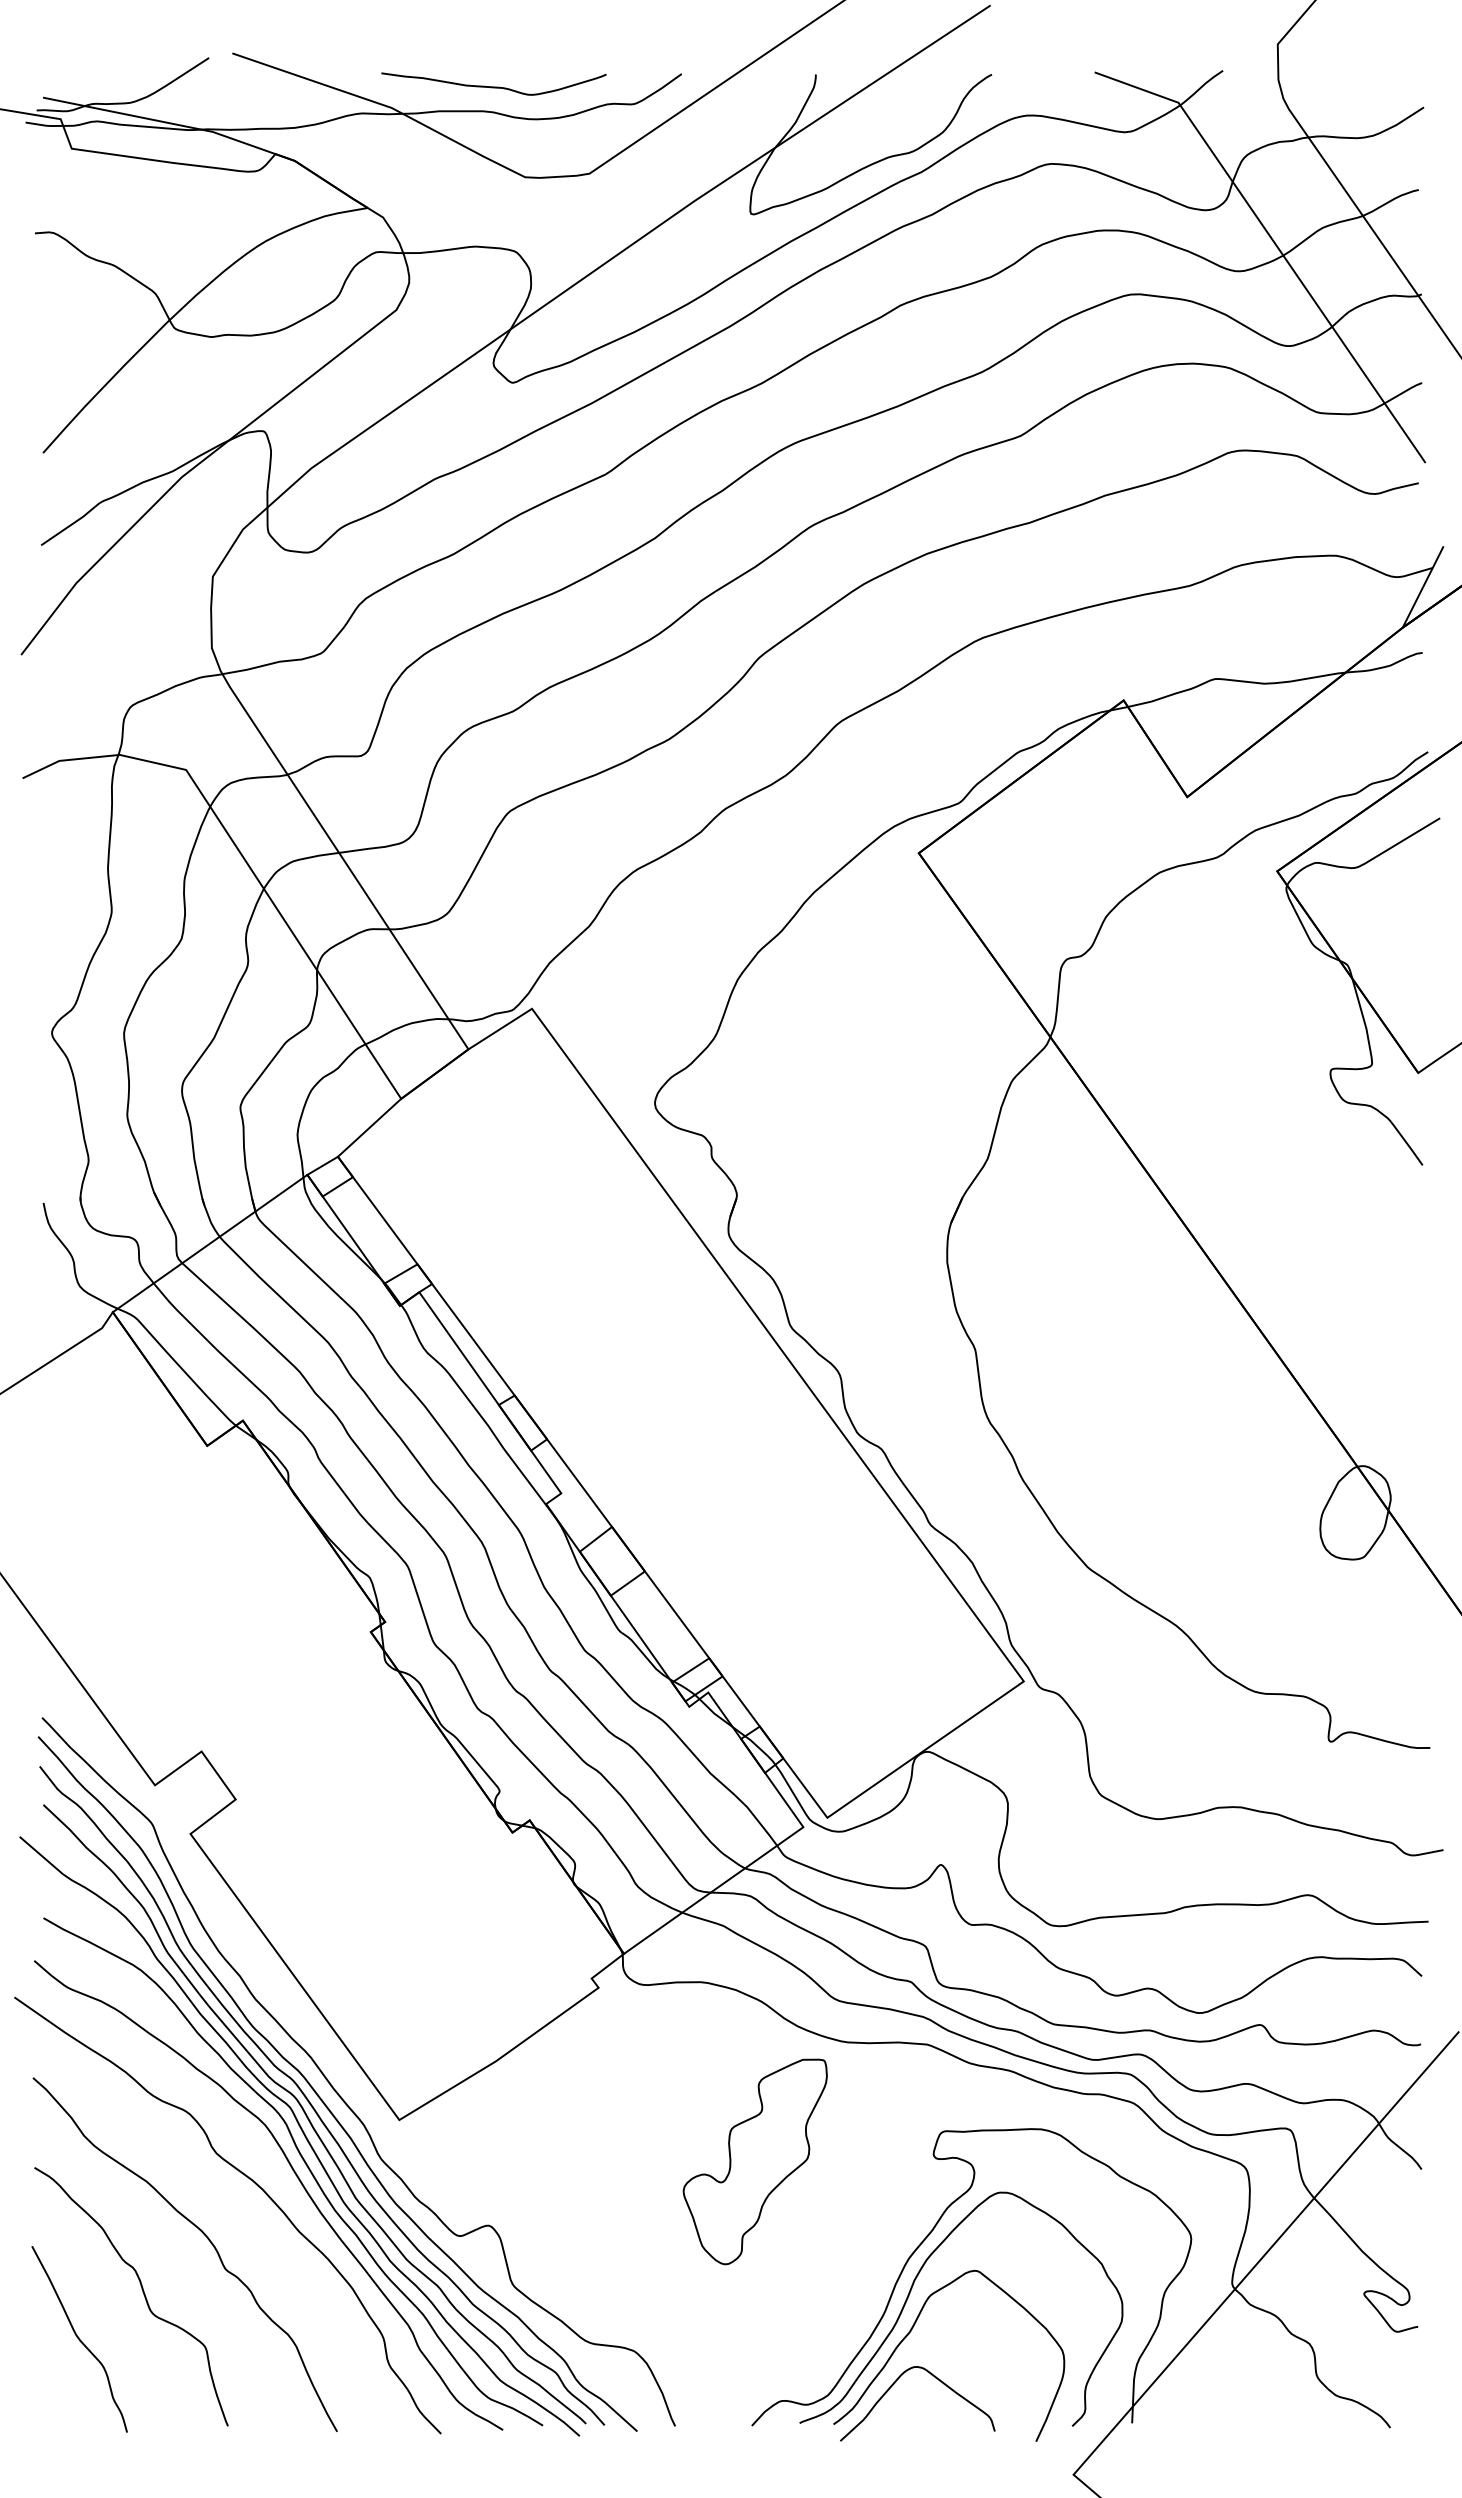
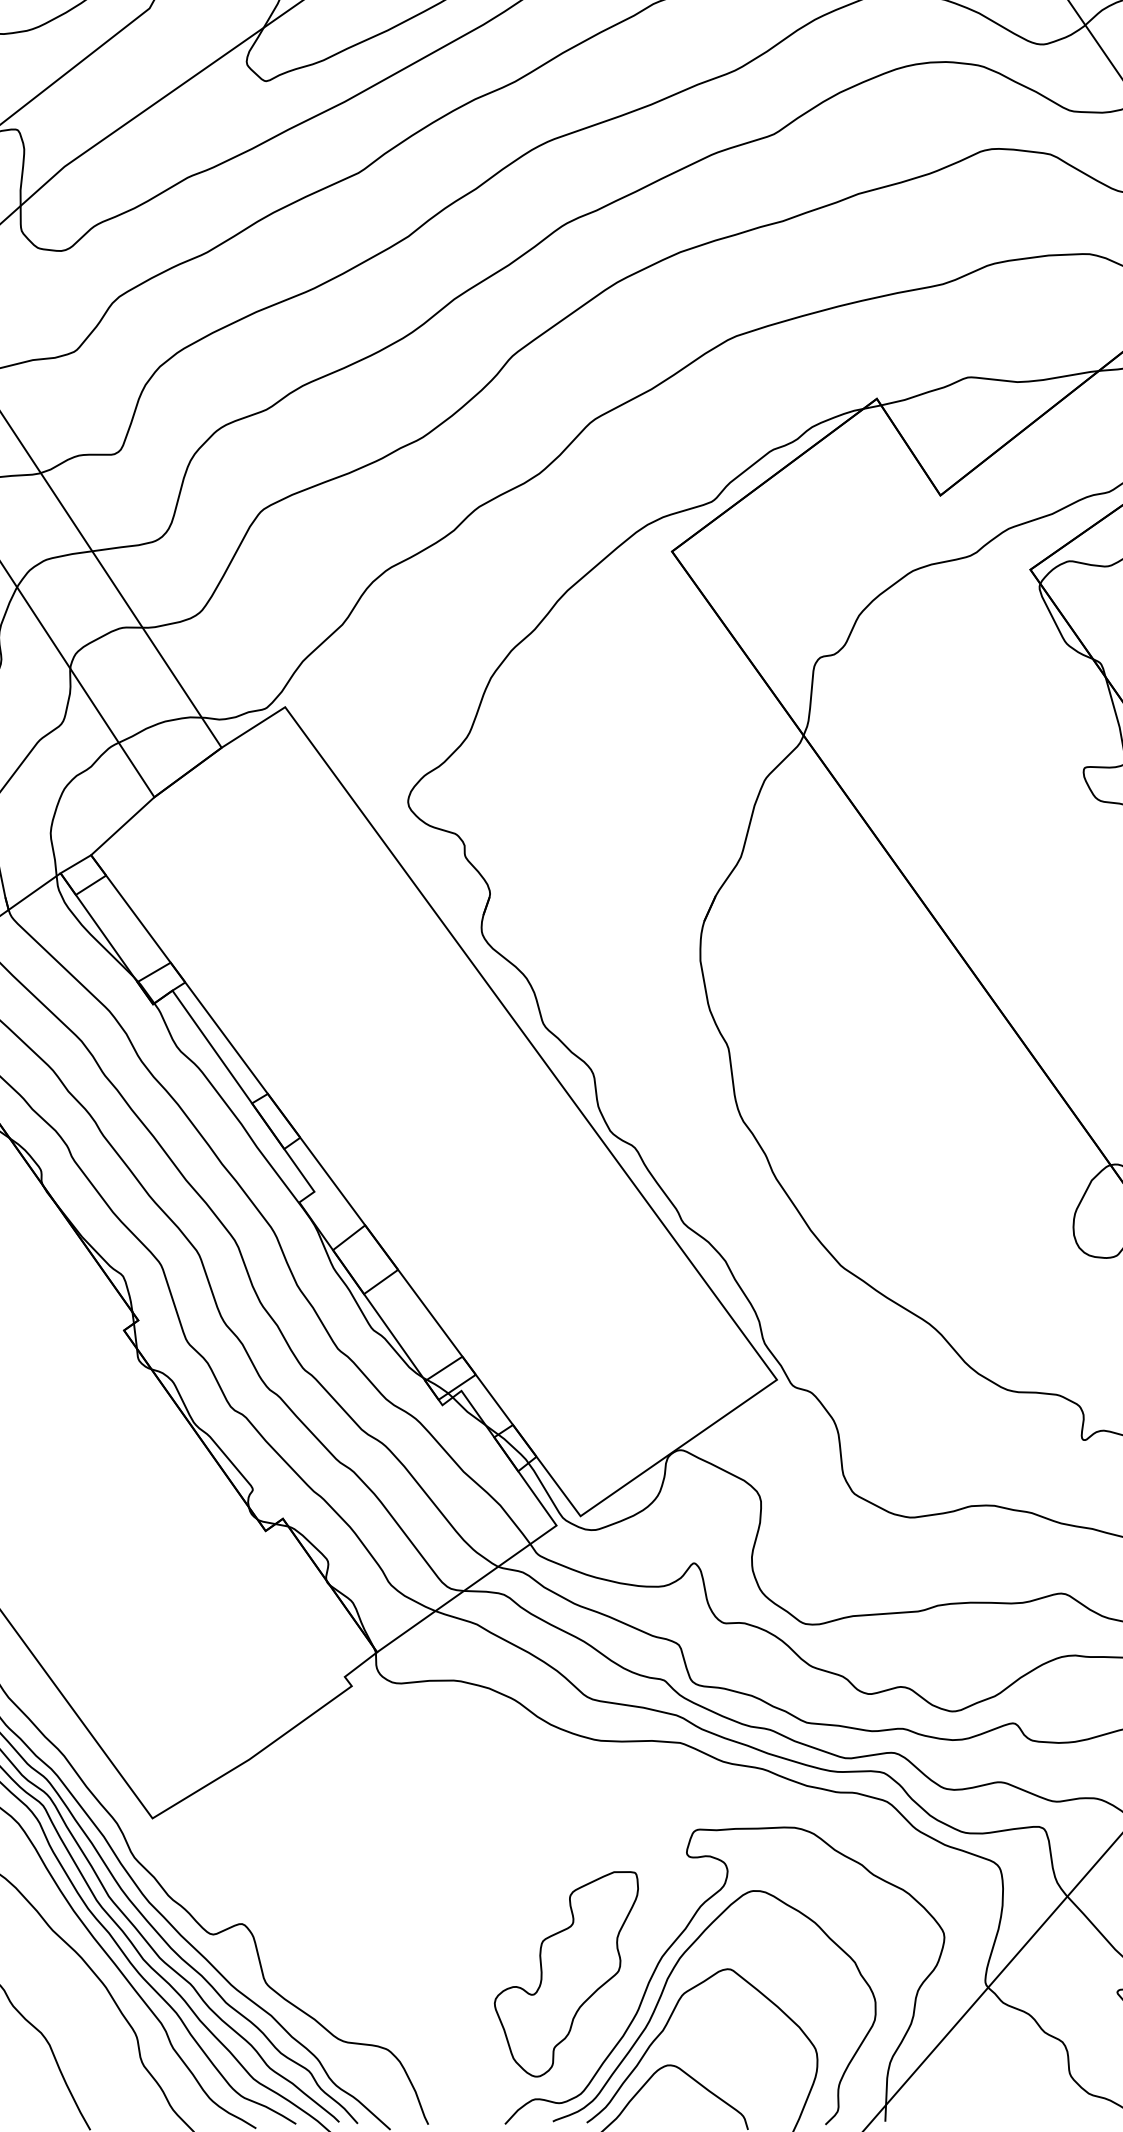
part: (754, 2161) -> (565, 1973), moved

